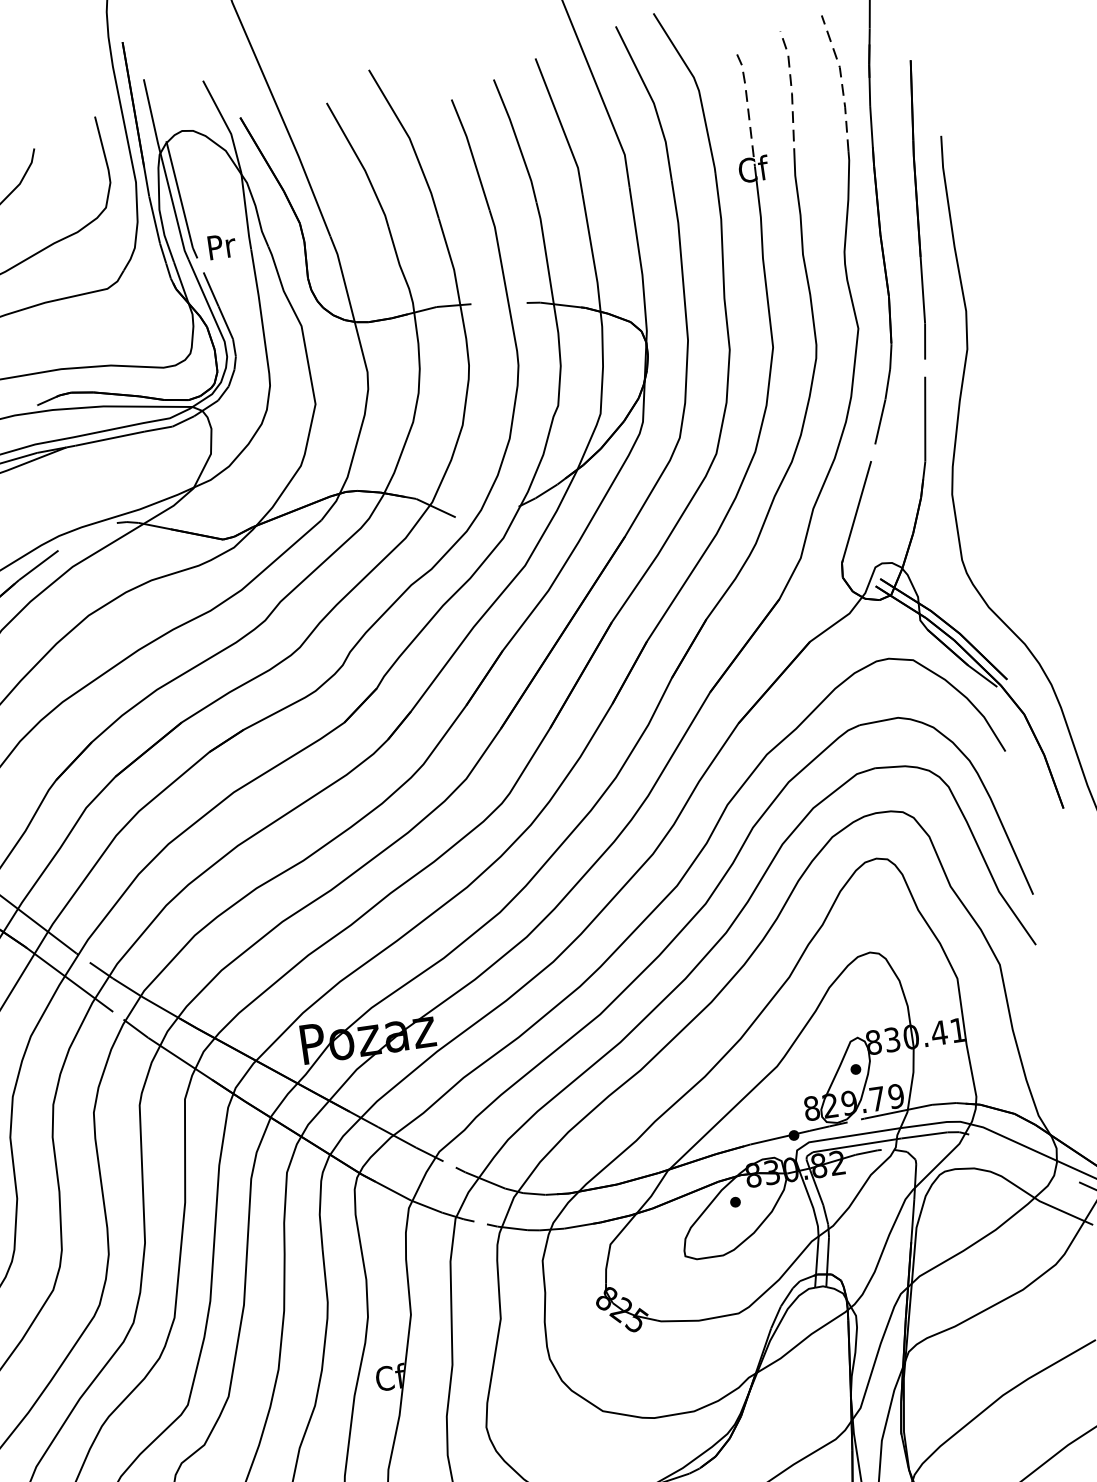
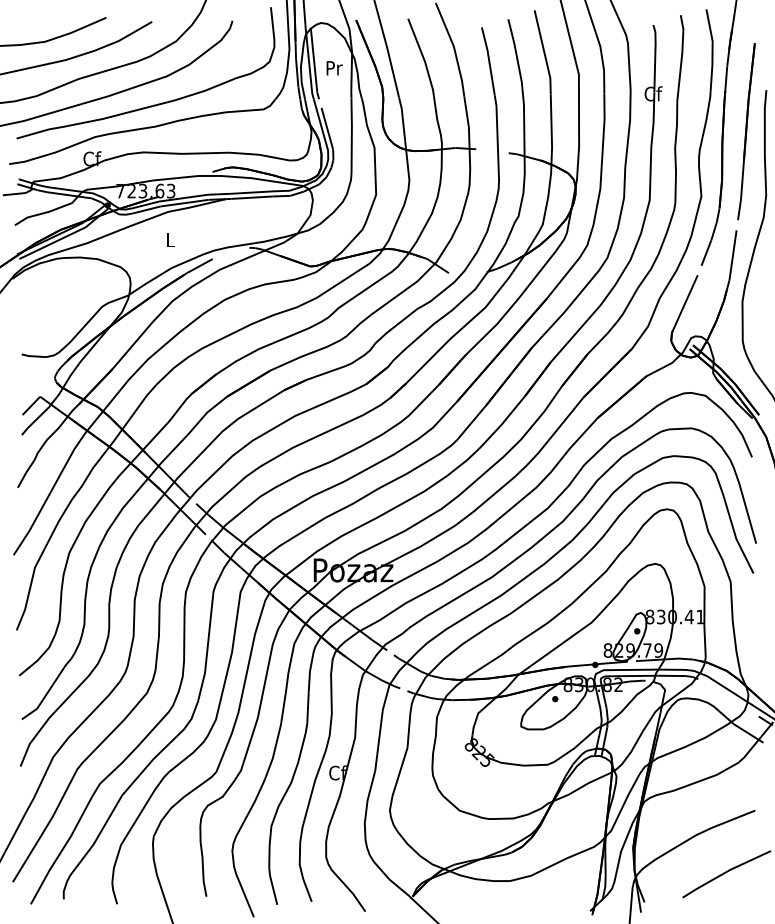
line: (841, 82) -> (712, 50), dashed -> solid
line: (792, 93) -> (682, 52), dashed -> solid
line: (748, 108) -> (655, 57), dashed -> solid
text: (221, 246) -> (334, 68), moved

